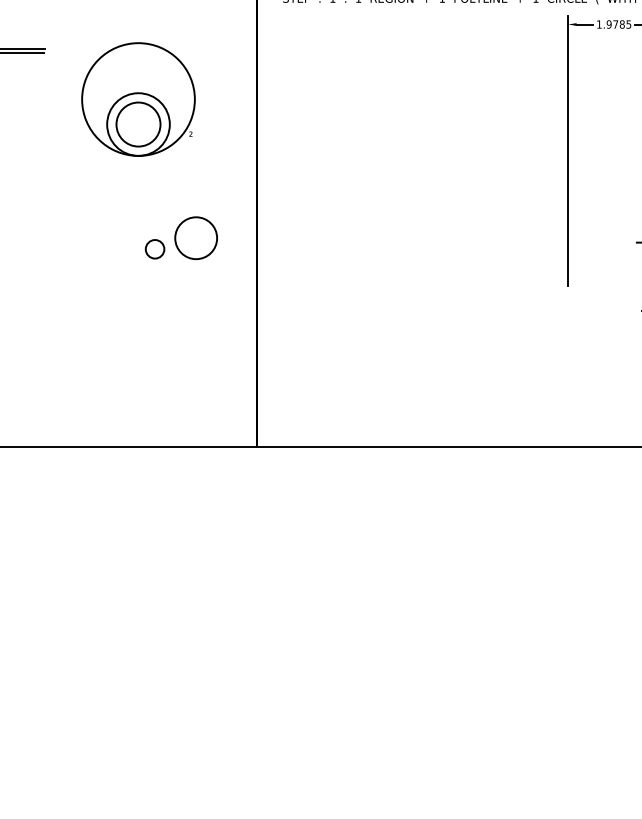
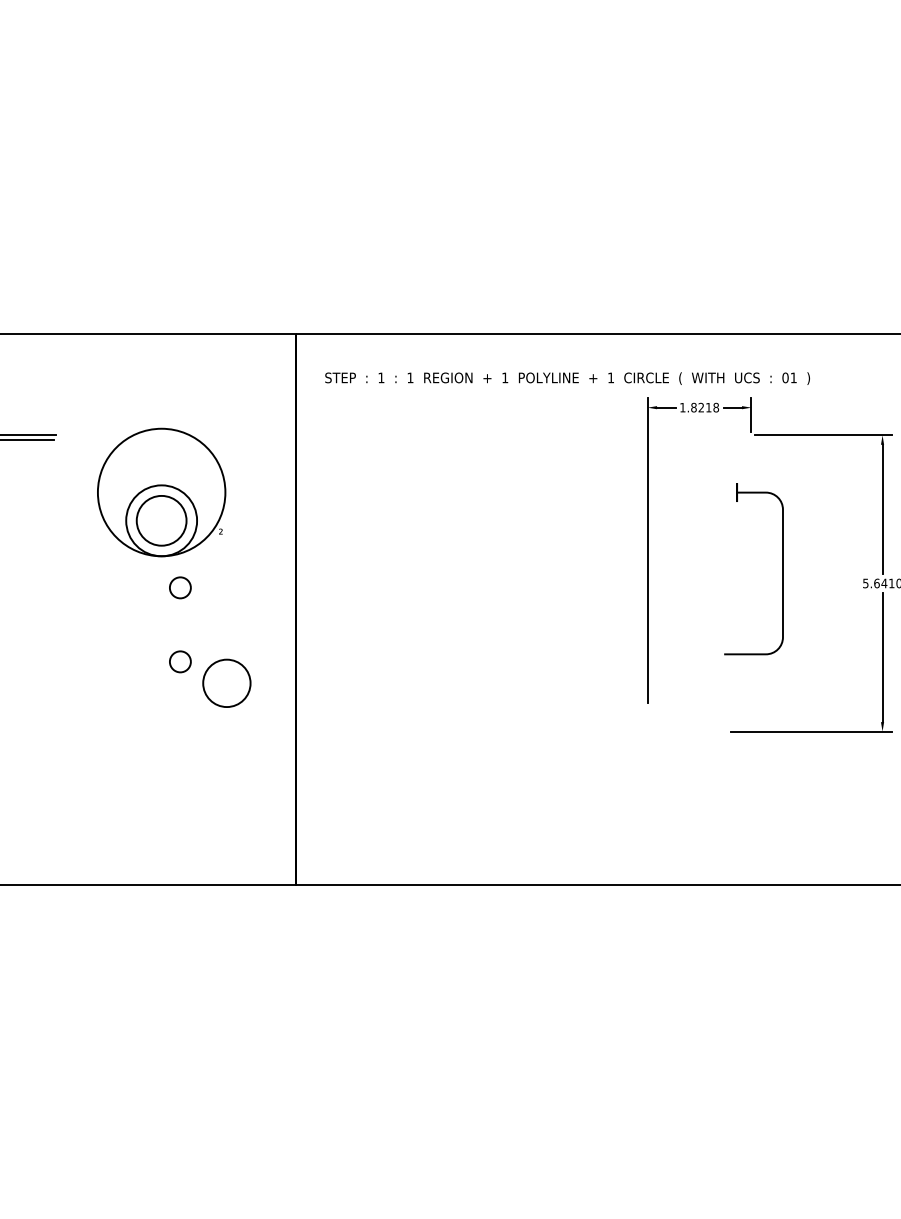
text: (619, 24) -> (705, 407), 1.9785 -> 1.8218
circle: (155, 183) -> (180, 587), added
circle: (195, 237) -> (226, 682), moved

